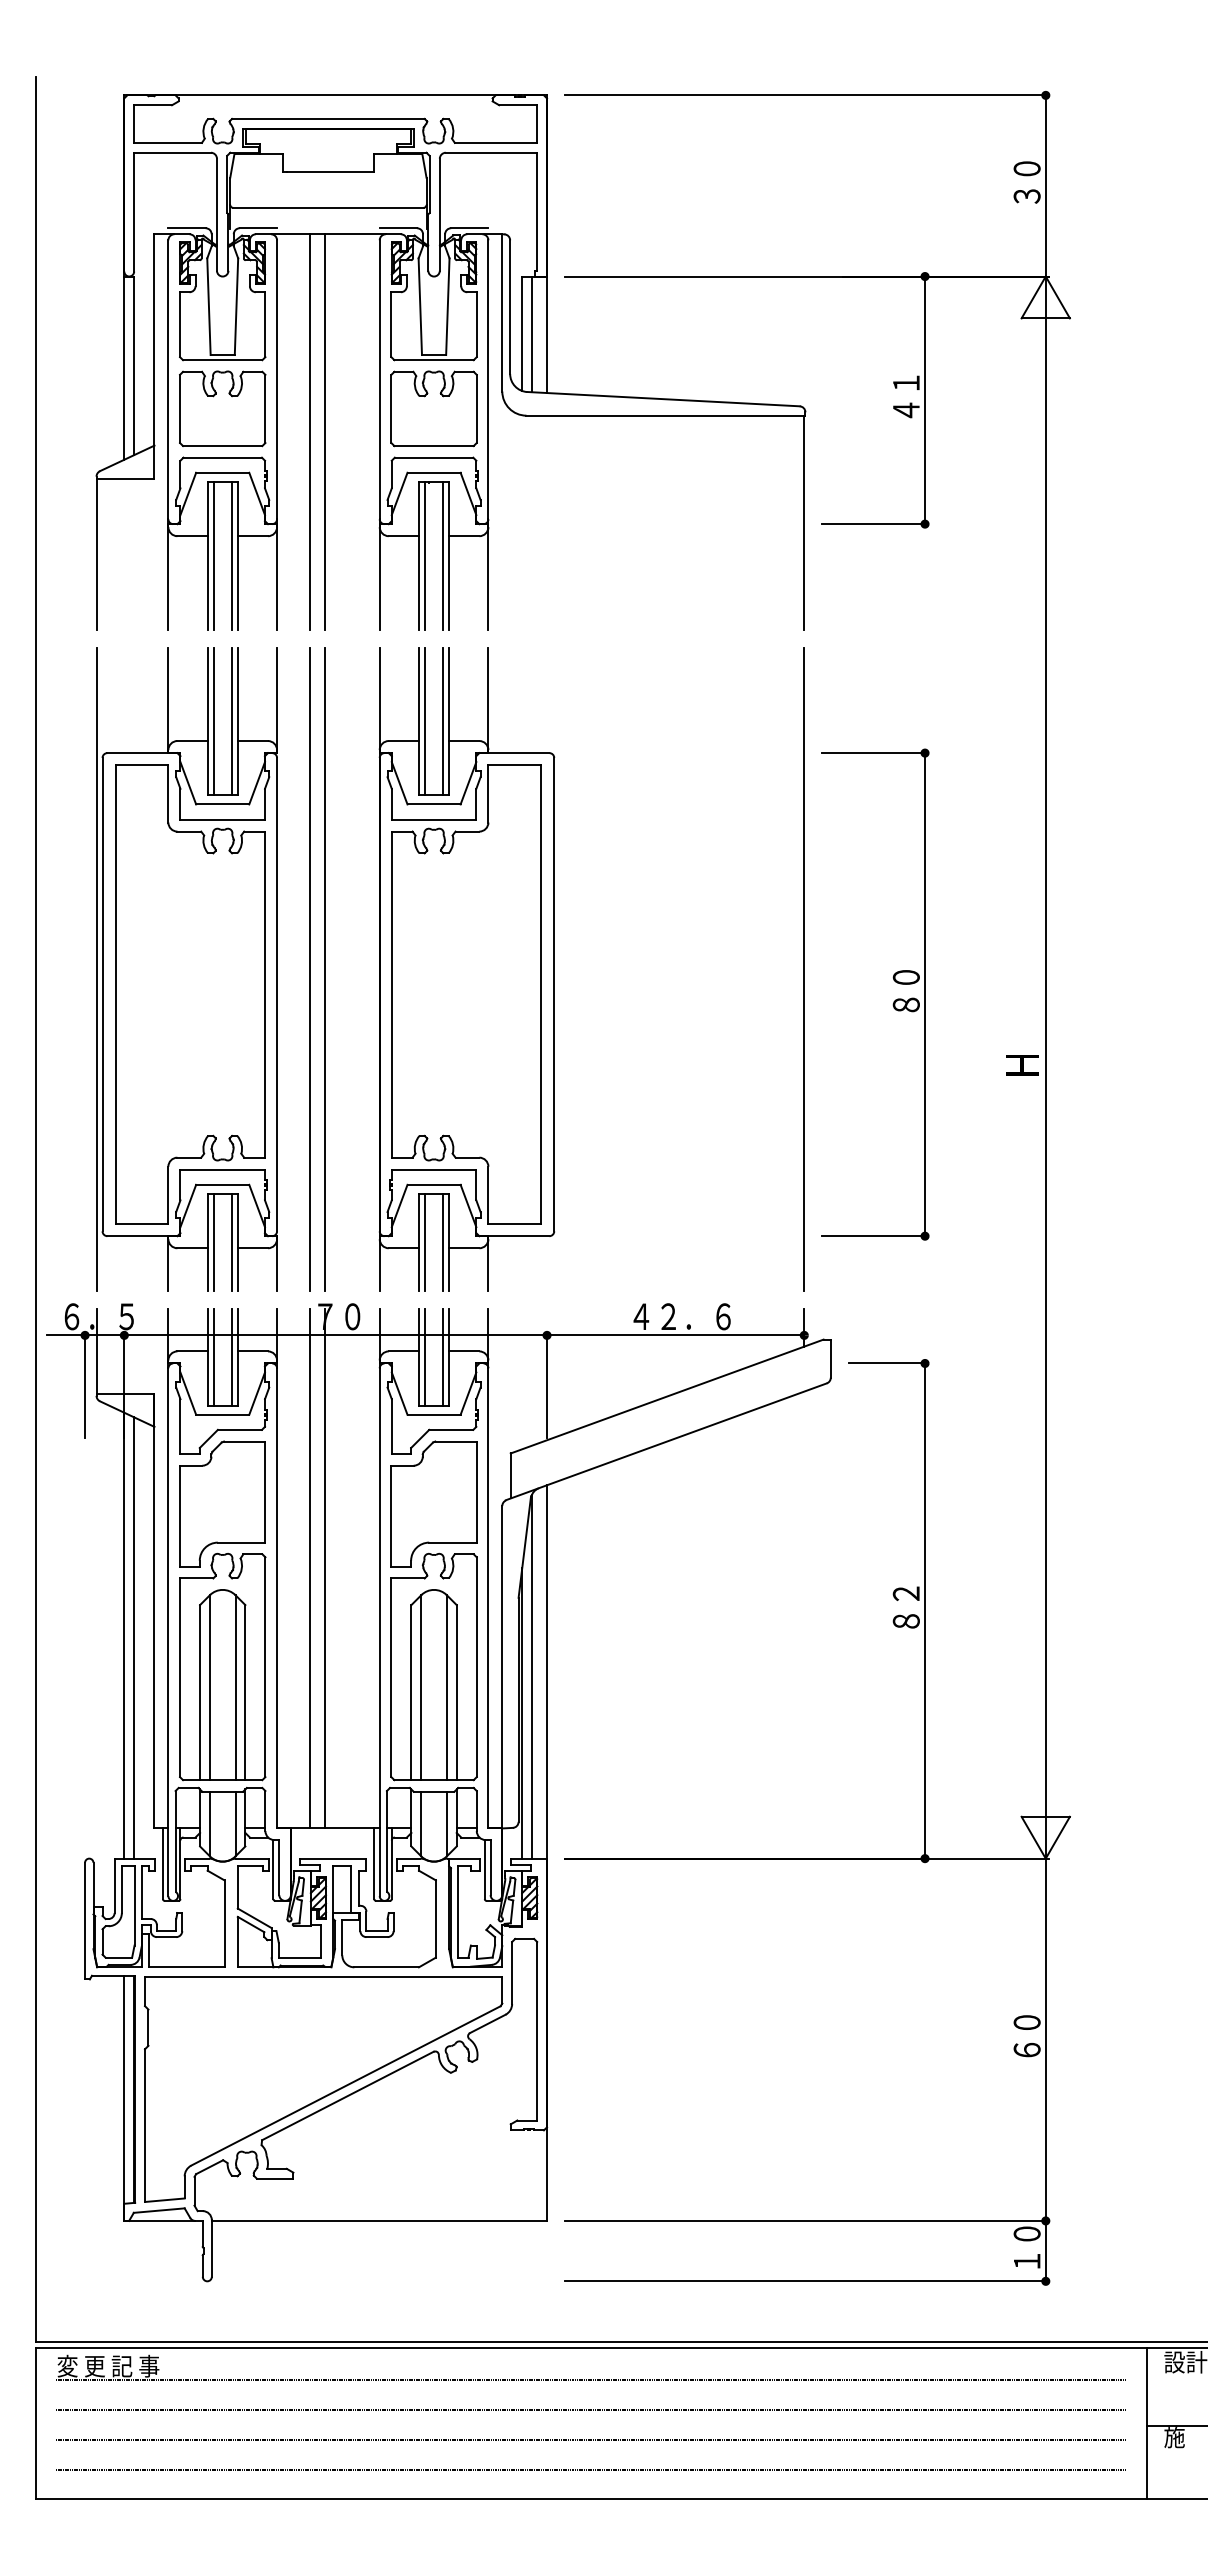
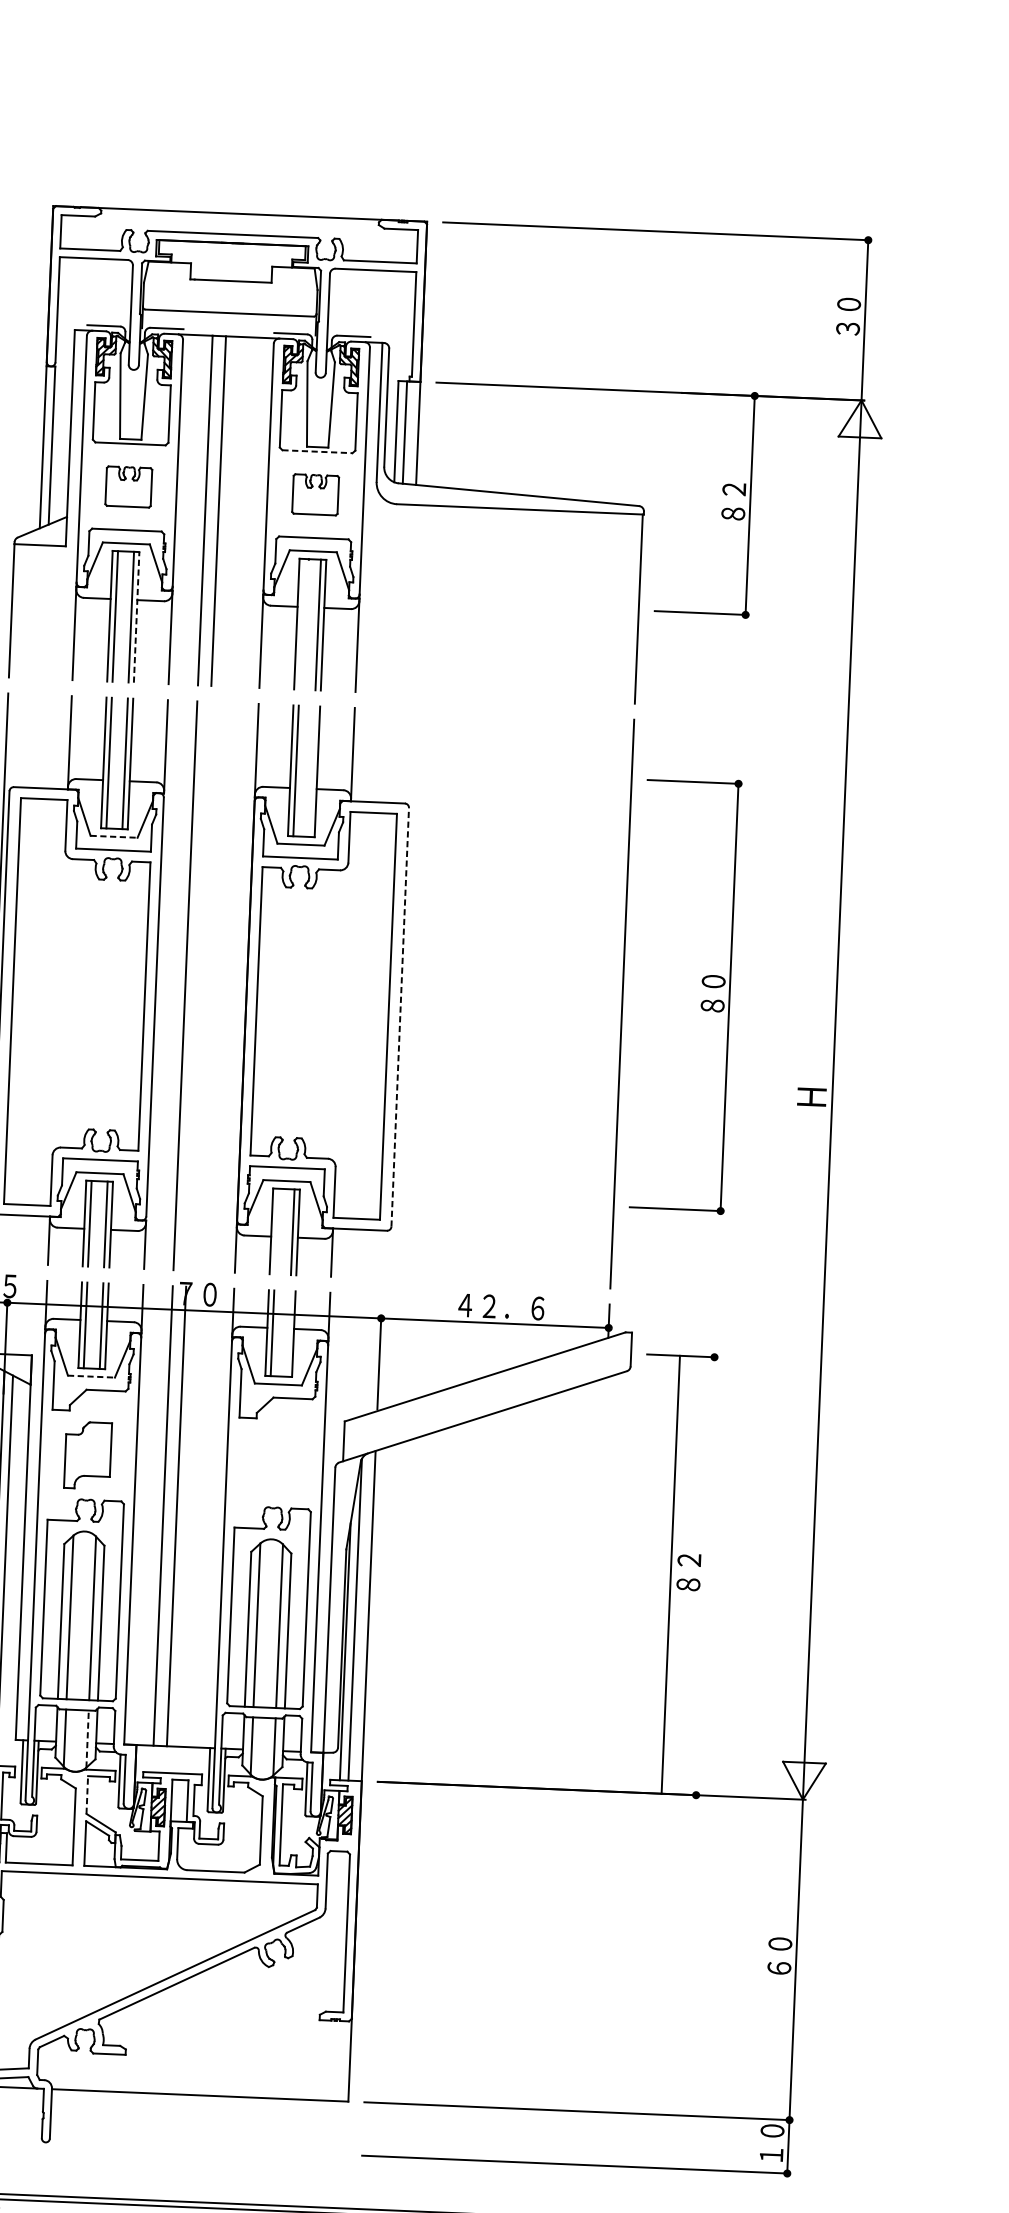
line: (434, 360) -> (317, 452), solid -> dashed
text: (905, 396) -> (733, 501), ４１ -> ８２
part: (222, 408) -> (128, 486), size x0.6
part: (433, 408) -> (315, 494), size x0.6
line: (237, 555) -> (136, 617), solid -> dashed
line: (425, 555) -> (302, 624), removed
line: (443, 721) -> (312, 771), removed
line: (222, 804) -> (113, 836), solid -> dashed
line: (325, 968) -> (198, 985), removed
line: (554, 994) -> (400, 1017), solid -> dashed
part: (893, 1001) -> (701, 1002), moved
line: (425, 1241) -> (277, 1230), removed
line: (443, 1356) -> (288, 1333), removed
line: (222, 1414) -> (91, 1376), solid -> dashed
part: (222, 1503) -> (87, 1455), size x0.6
part: (433, 1503) -> (274, 1462), removed
line: (925, 1610) -> (671, 1574), moved
line: (235, 1823) -> (87, 1738), solid -> dashed
line: (237, 1886) -> (87, 1794), solid -> dashed

